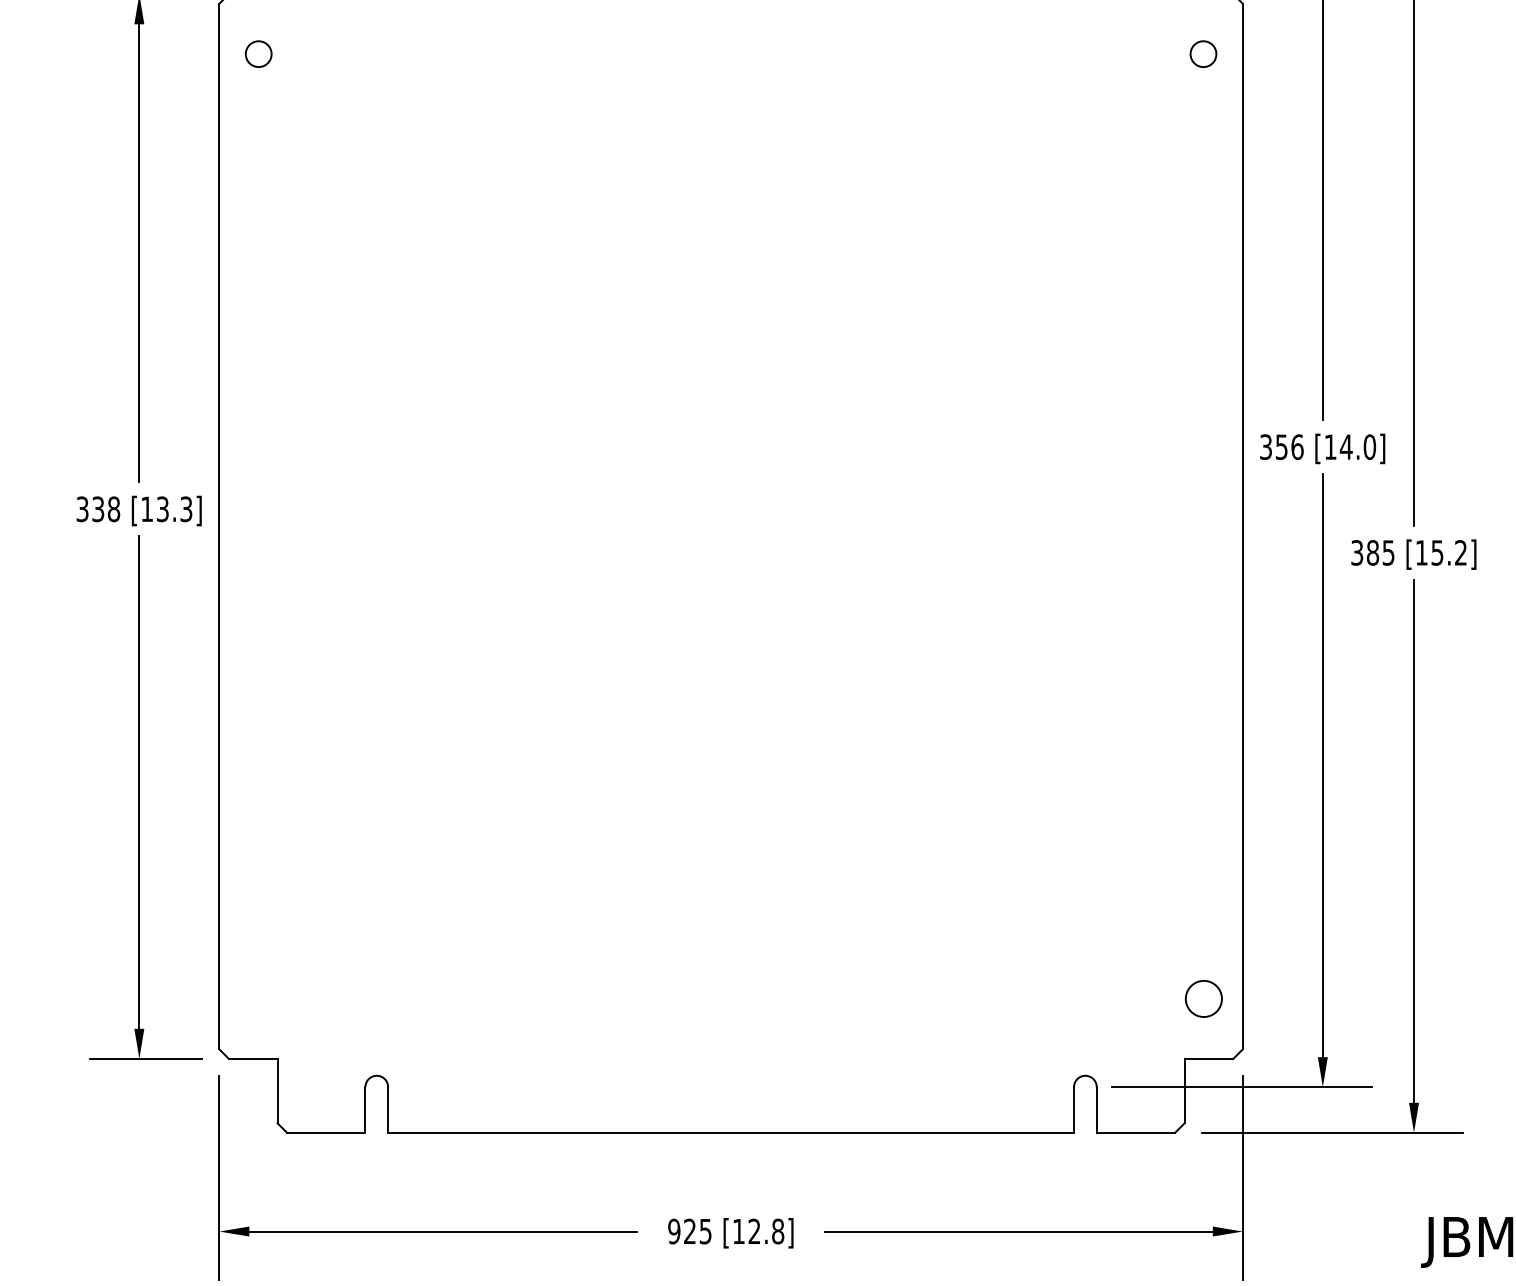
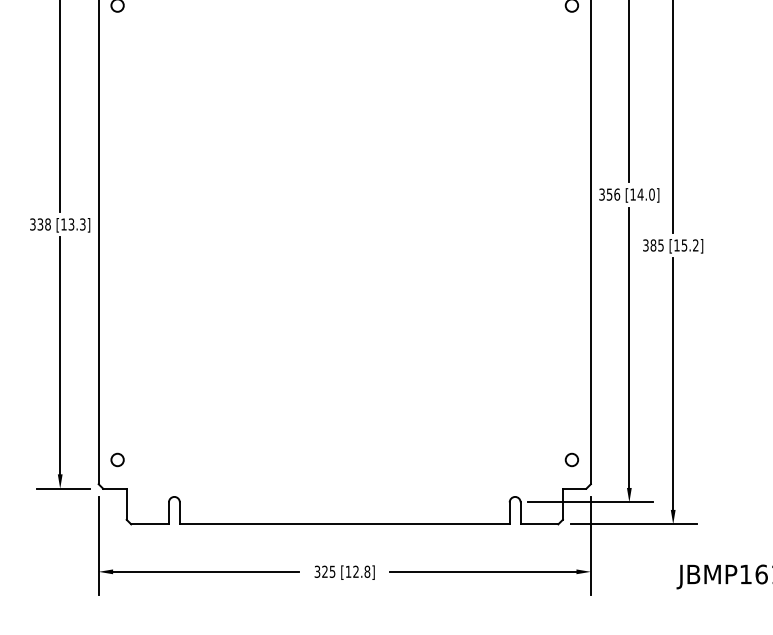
circle: (258, 997) -> (117, 459), added
circle: (1202, 997) -> (571, 459), size x0.71
text: (674, 1230) -> (317, 571), 925 -> 325

